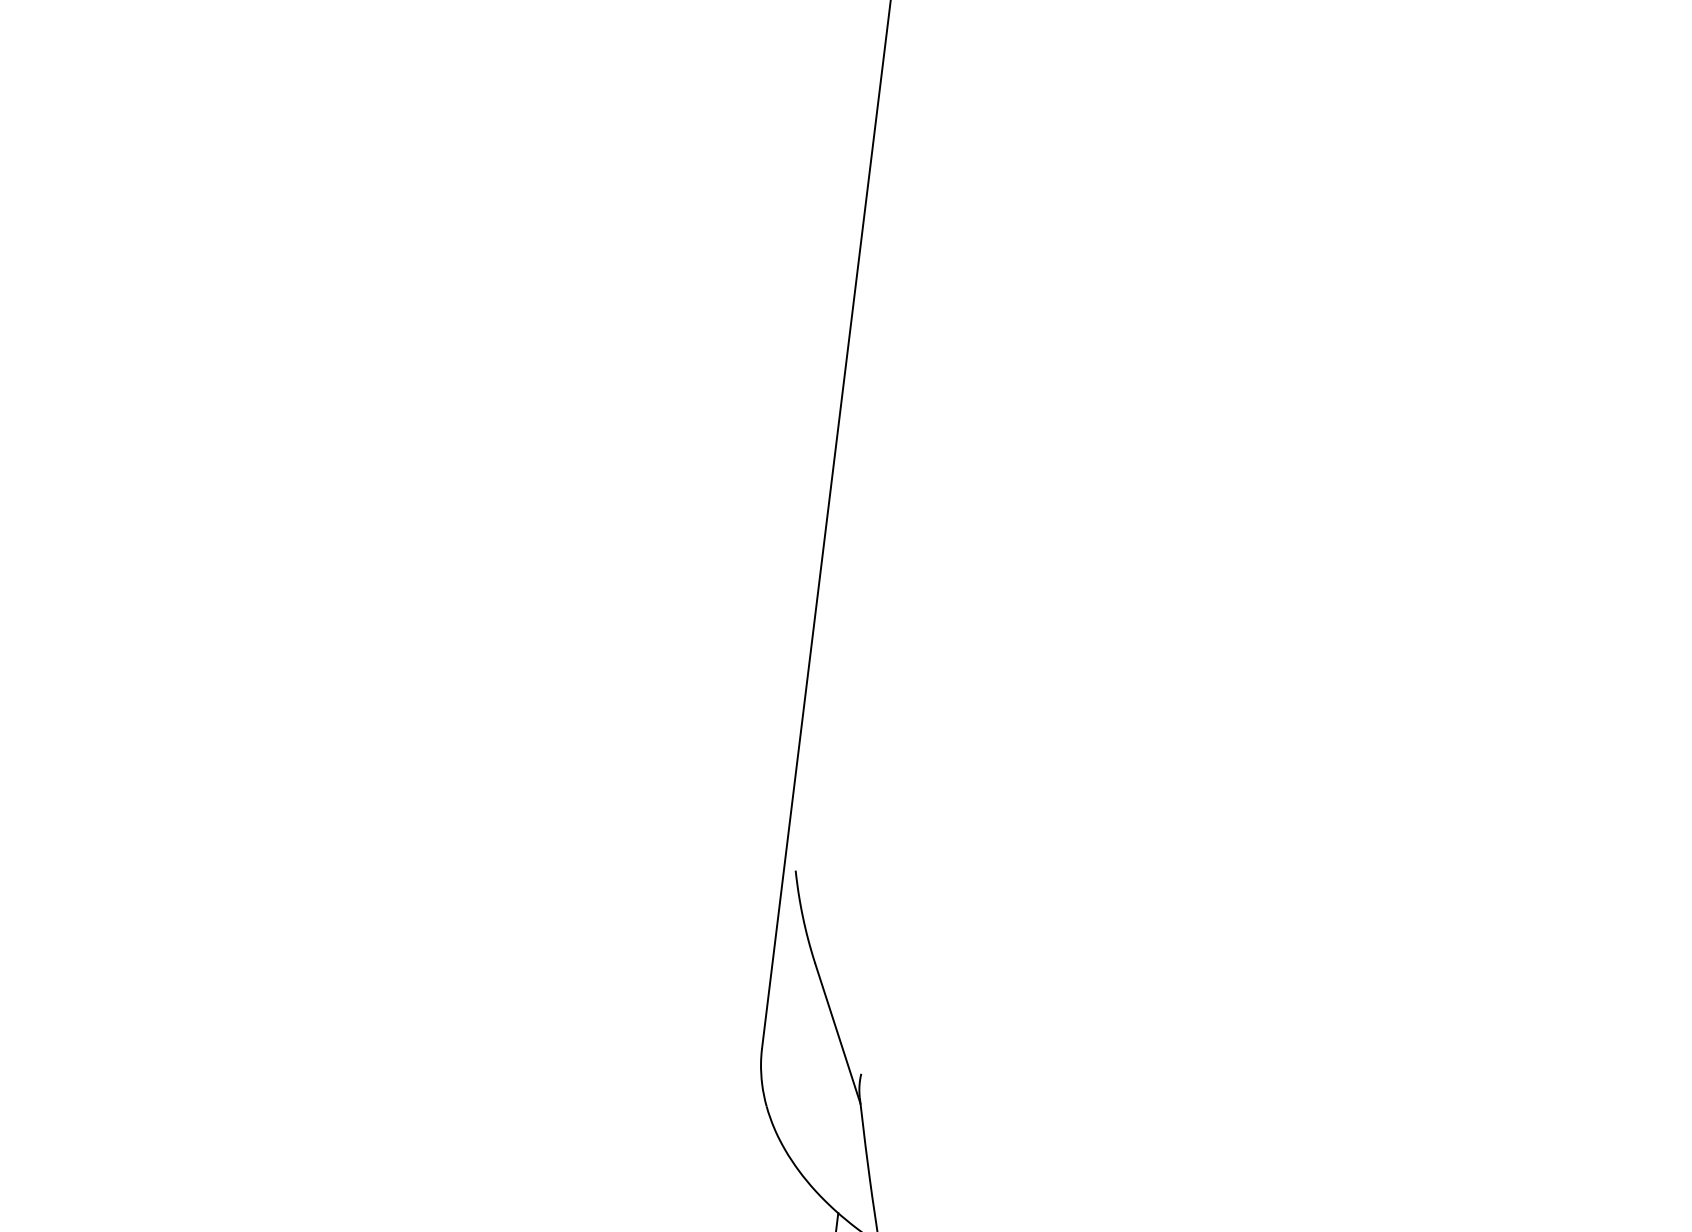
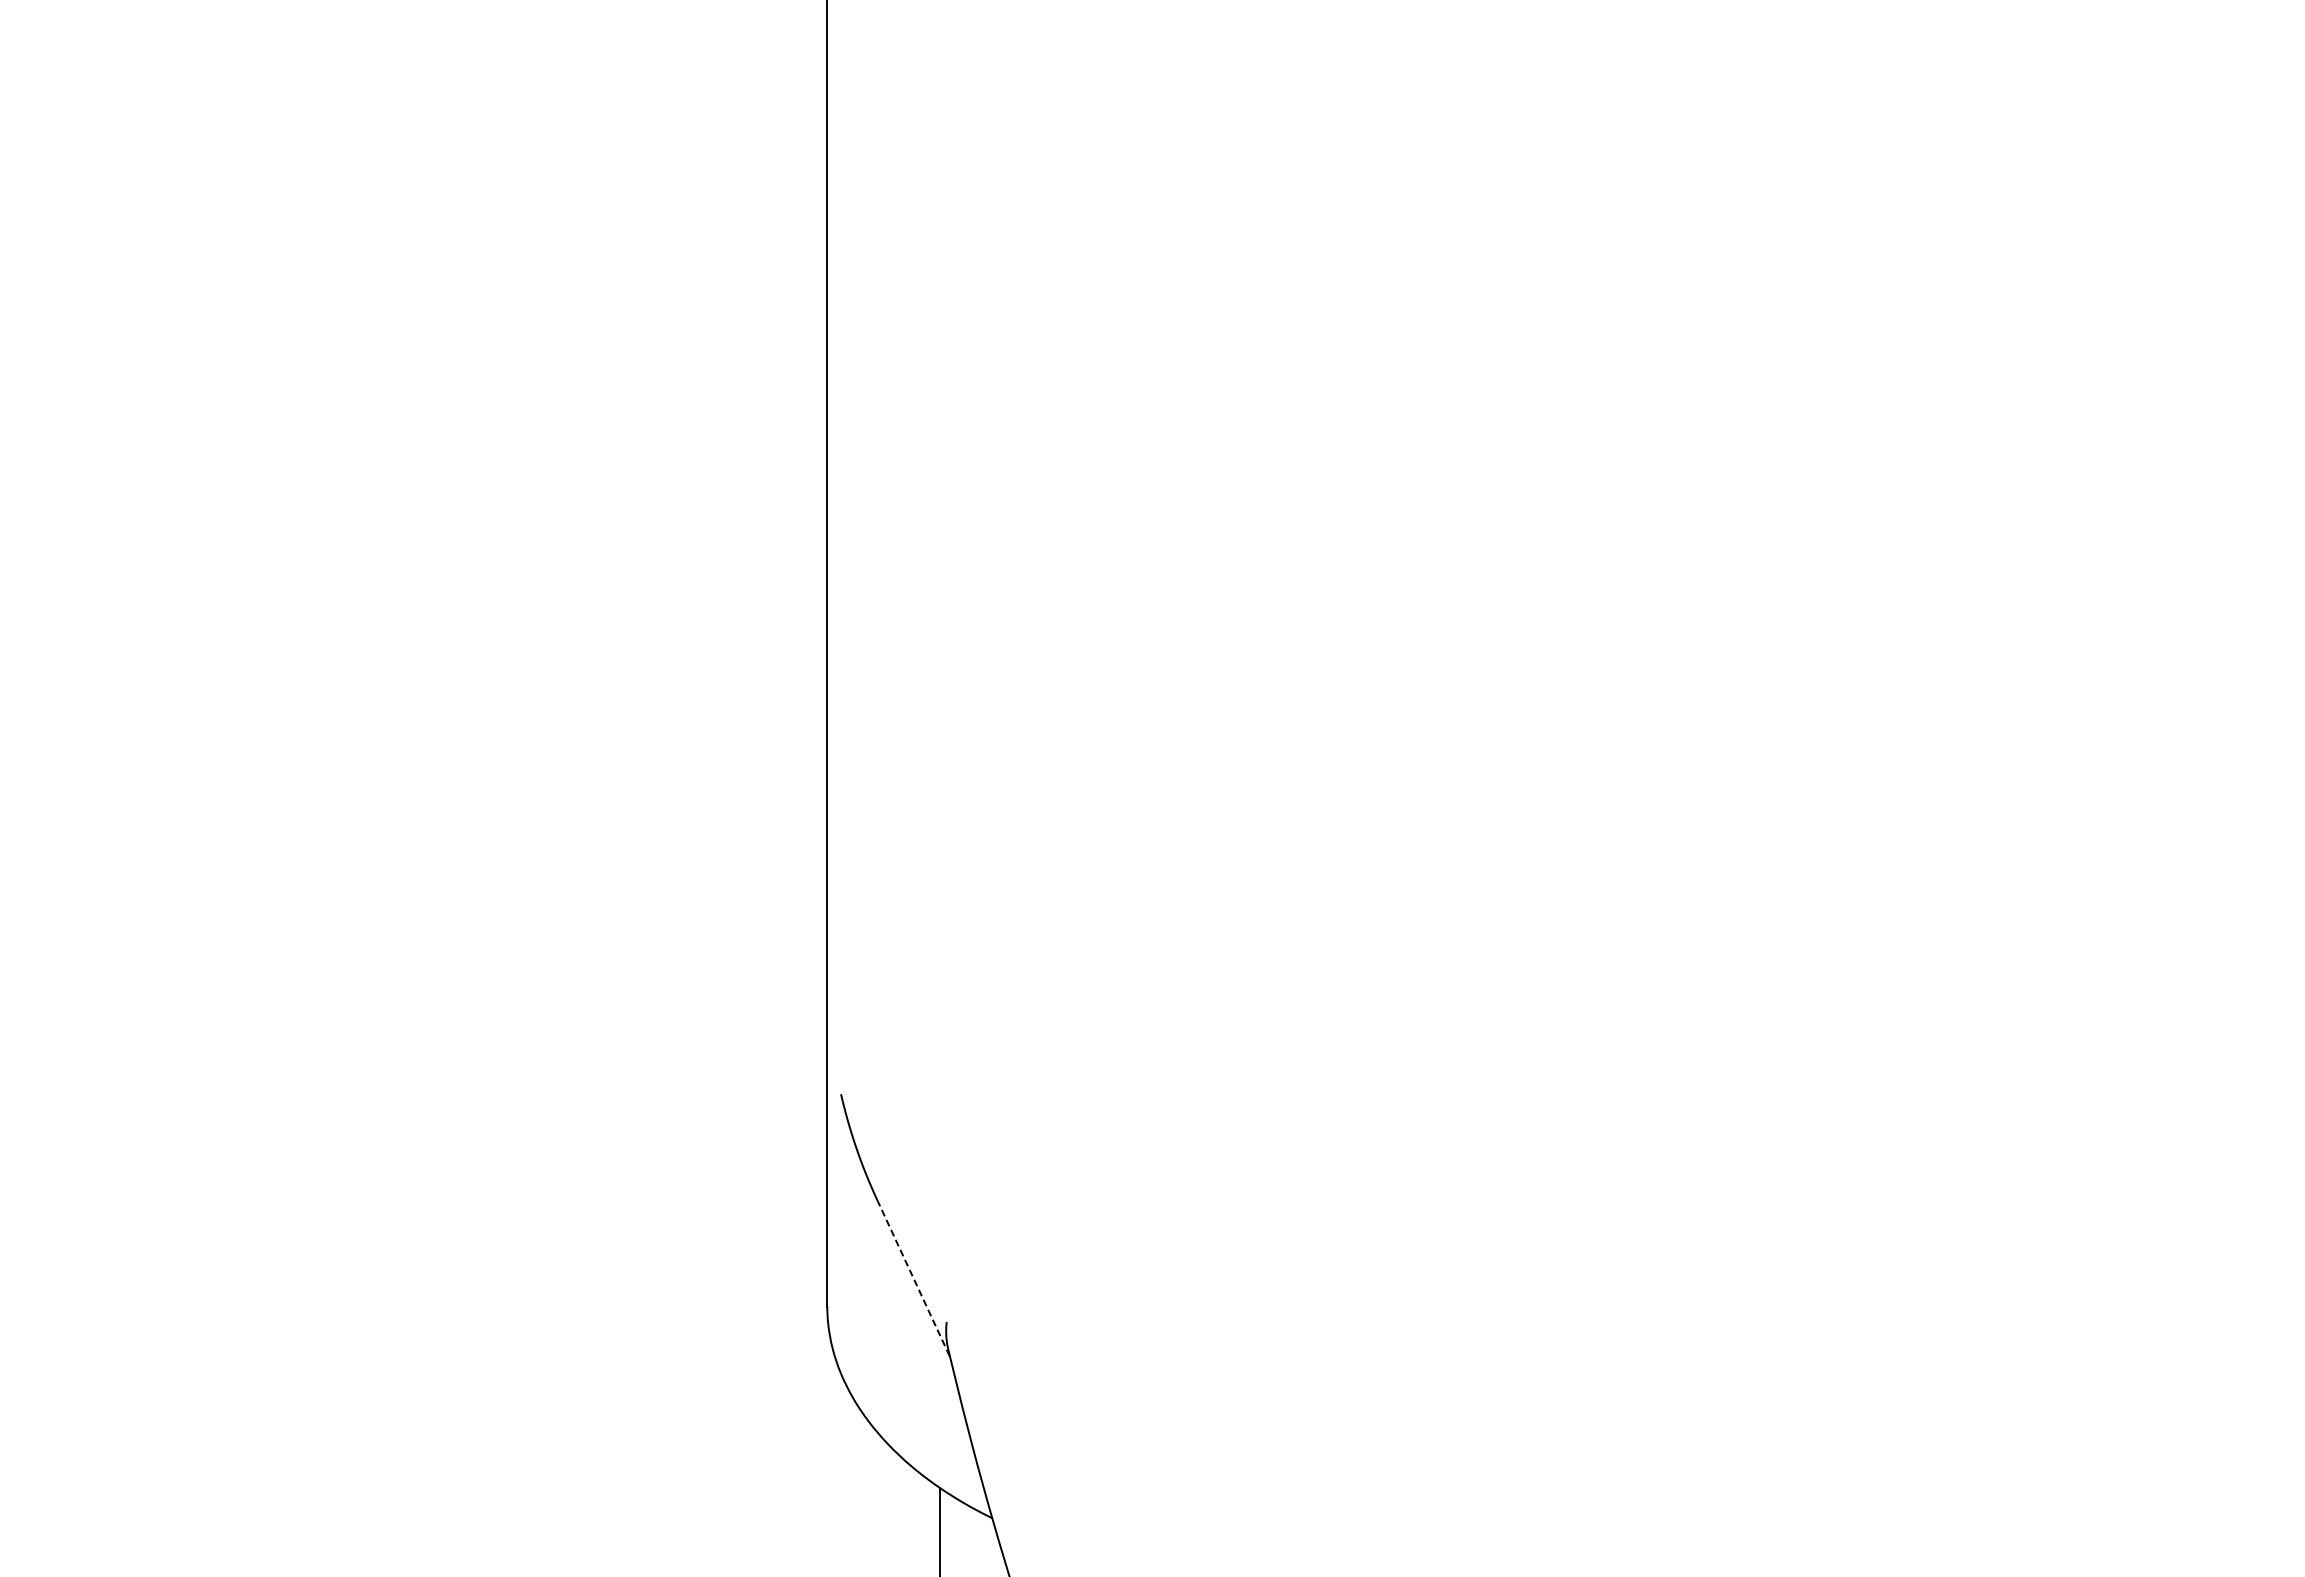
line: (837, 1033) -> (913, 1278), solid -> dashed

